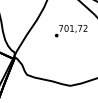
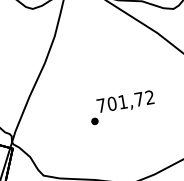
text: (71, 30) -> (122, 106), moved

